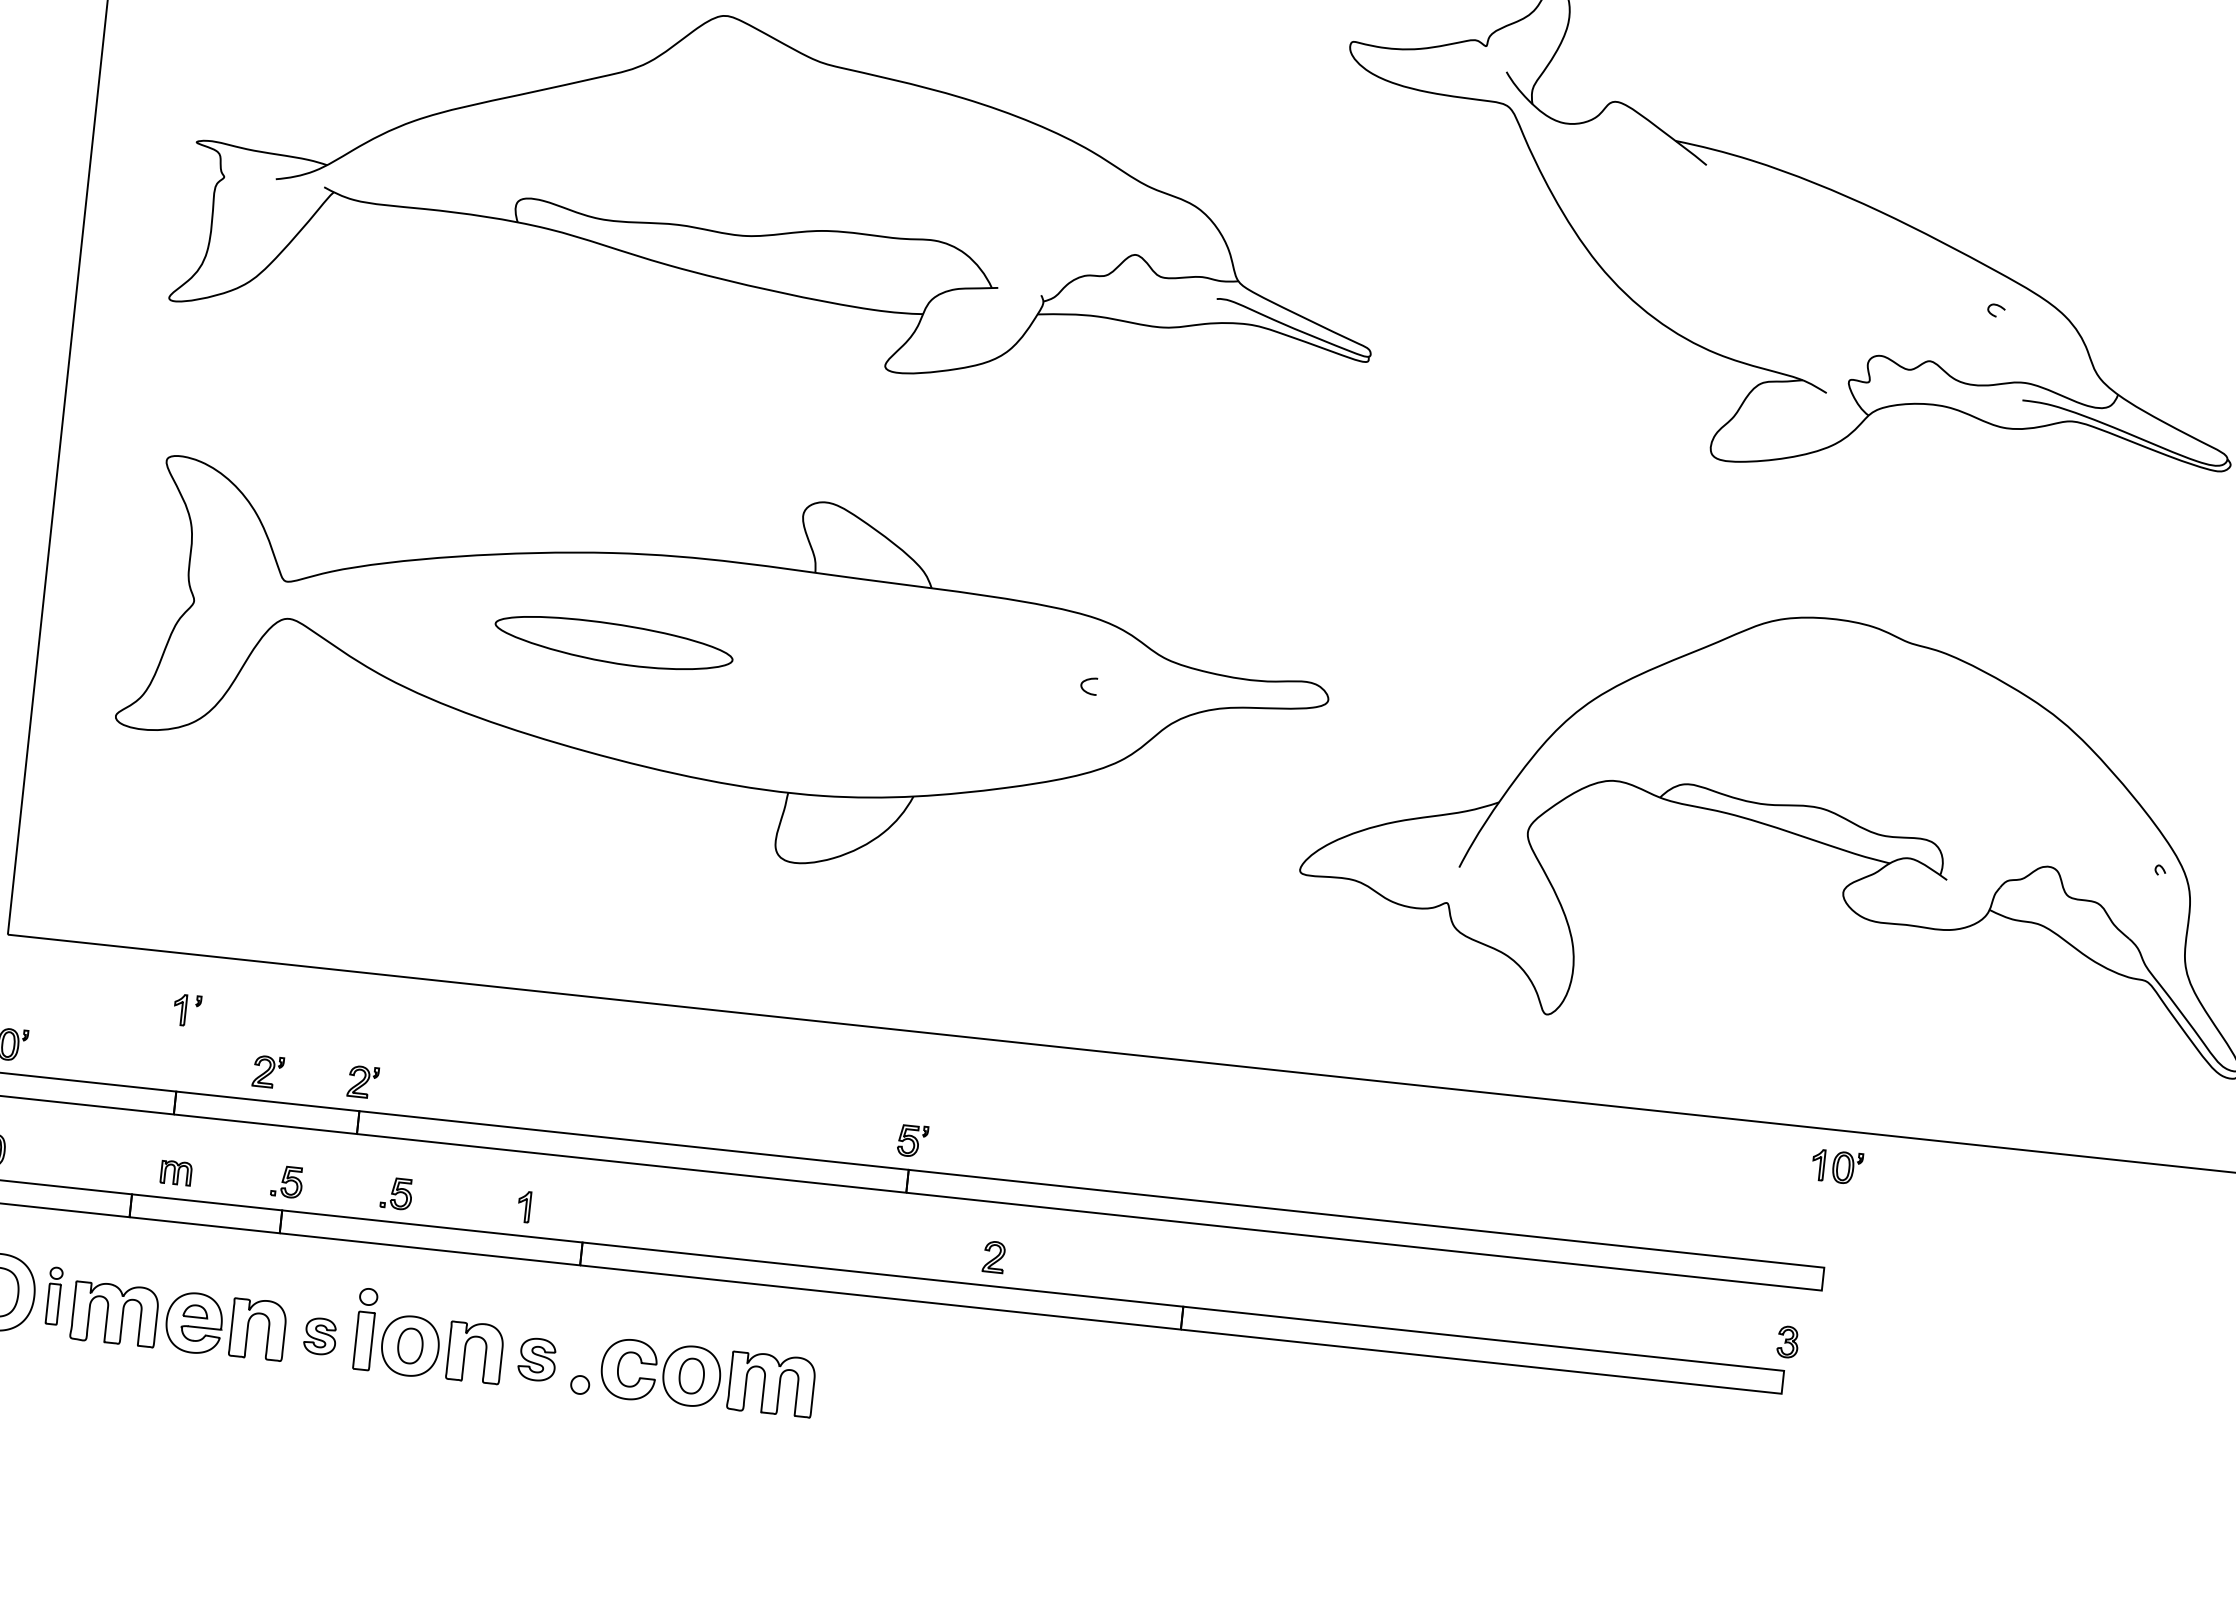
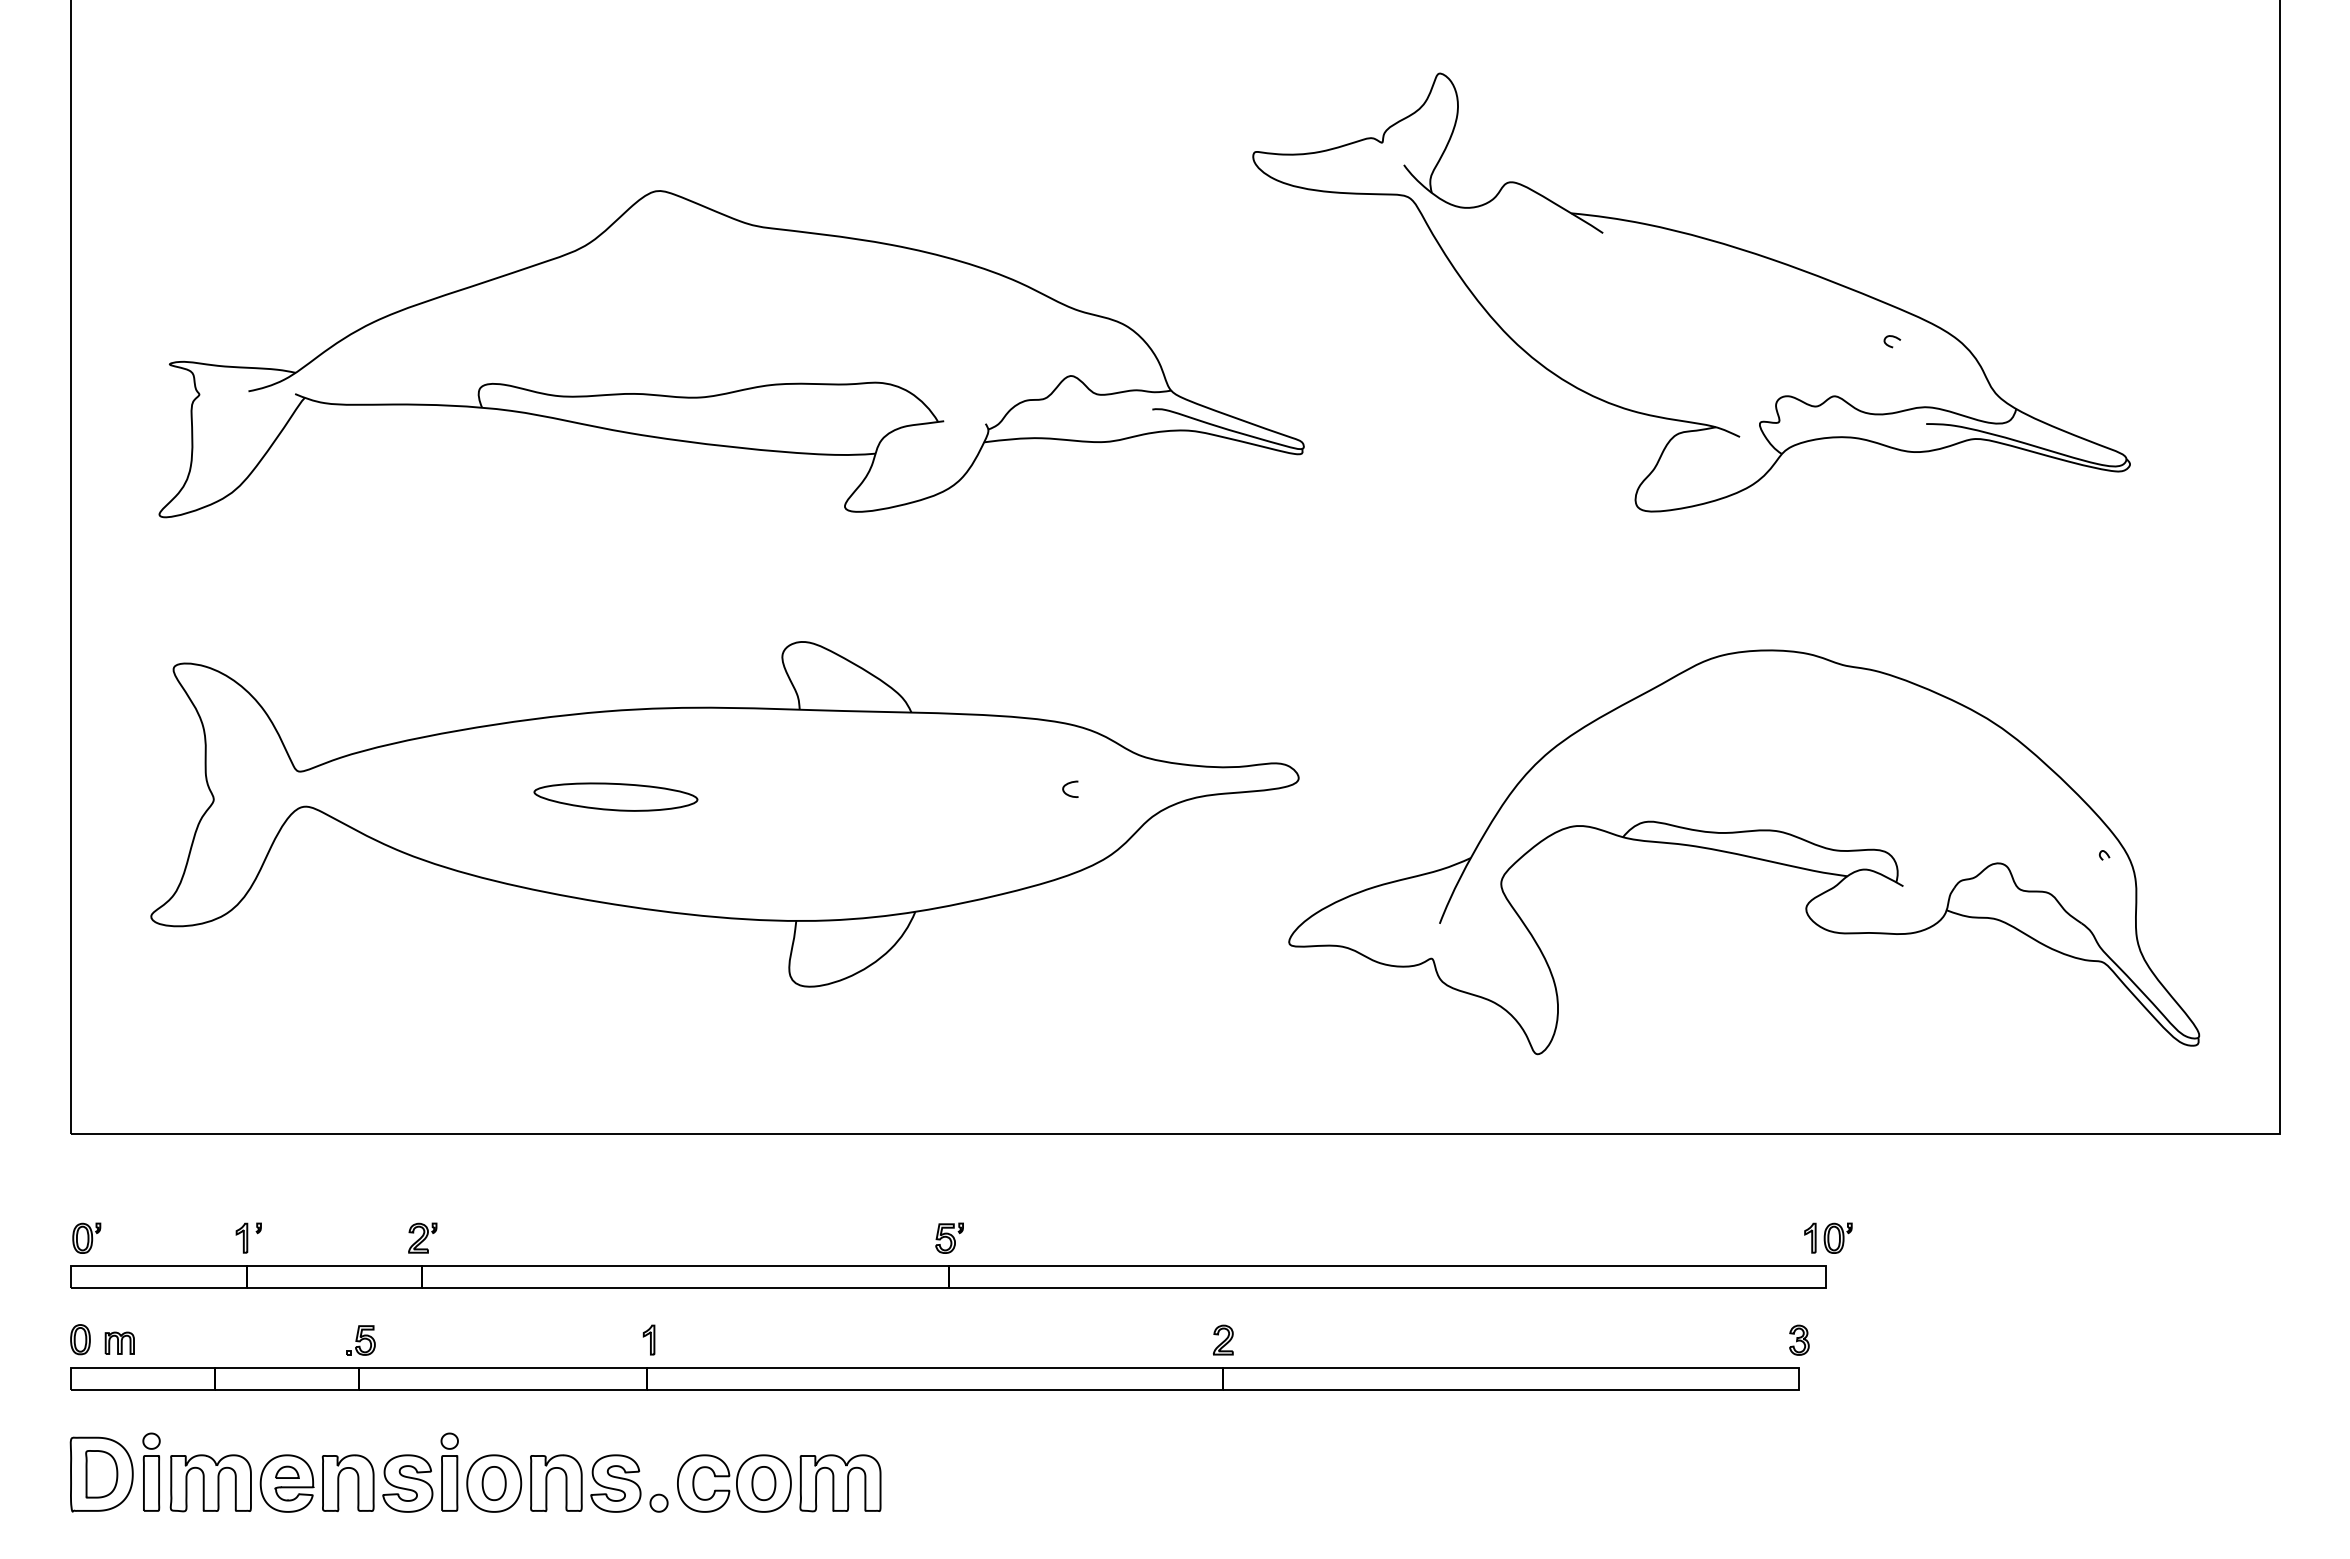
part: (613, 642) -> (615, 796), size x0.71
part: (187, 1009) -> (248, 1237), moved
part: (268, 1071) -> (331, 1237), removed
part: (1837, 1166) -> (1828, 1237), moved
part: (176, 1172) -> (119, 1342), moved
part: (396, 1193) -> (465, 1340), removed
part: (523, 1206) -> (648, 1339), moved
part: (993, 1256) -> (1222, 1339), moved
part: (54, 1295) -> (151, 1471), size x1.43
part: (319, 1336) -> (407, 1483), size x1.67
part: (536, 1359) -> (615, 1483), size x1.43

